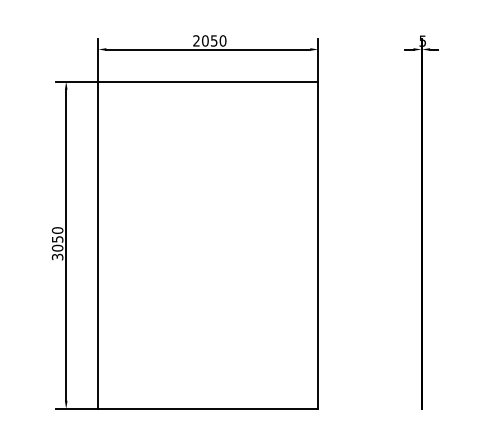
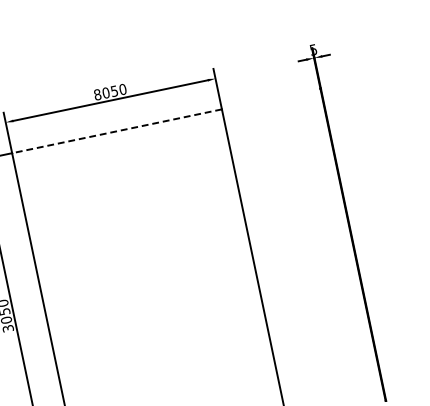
text: (196, 40) -> (97, 94), 2050 -> 8050
line: (208, 81) -> (117, 131), solid -> dashed

